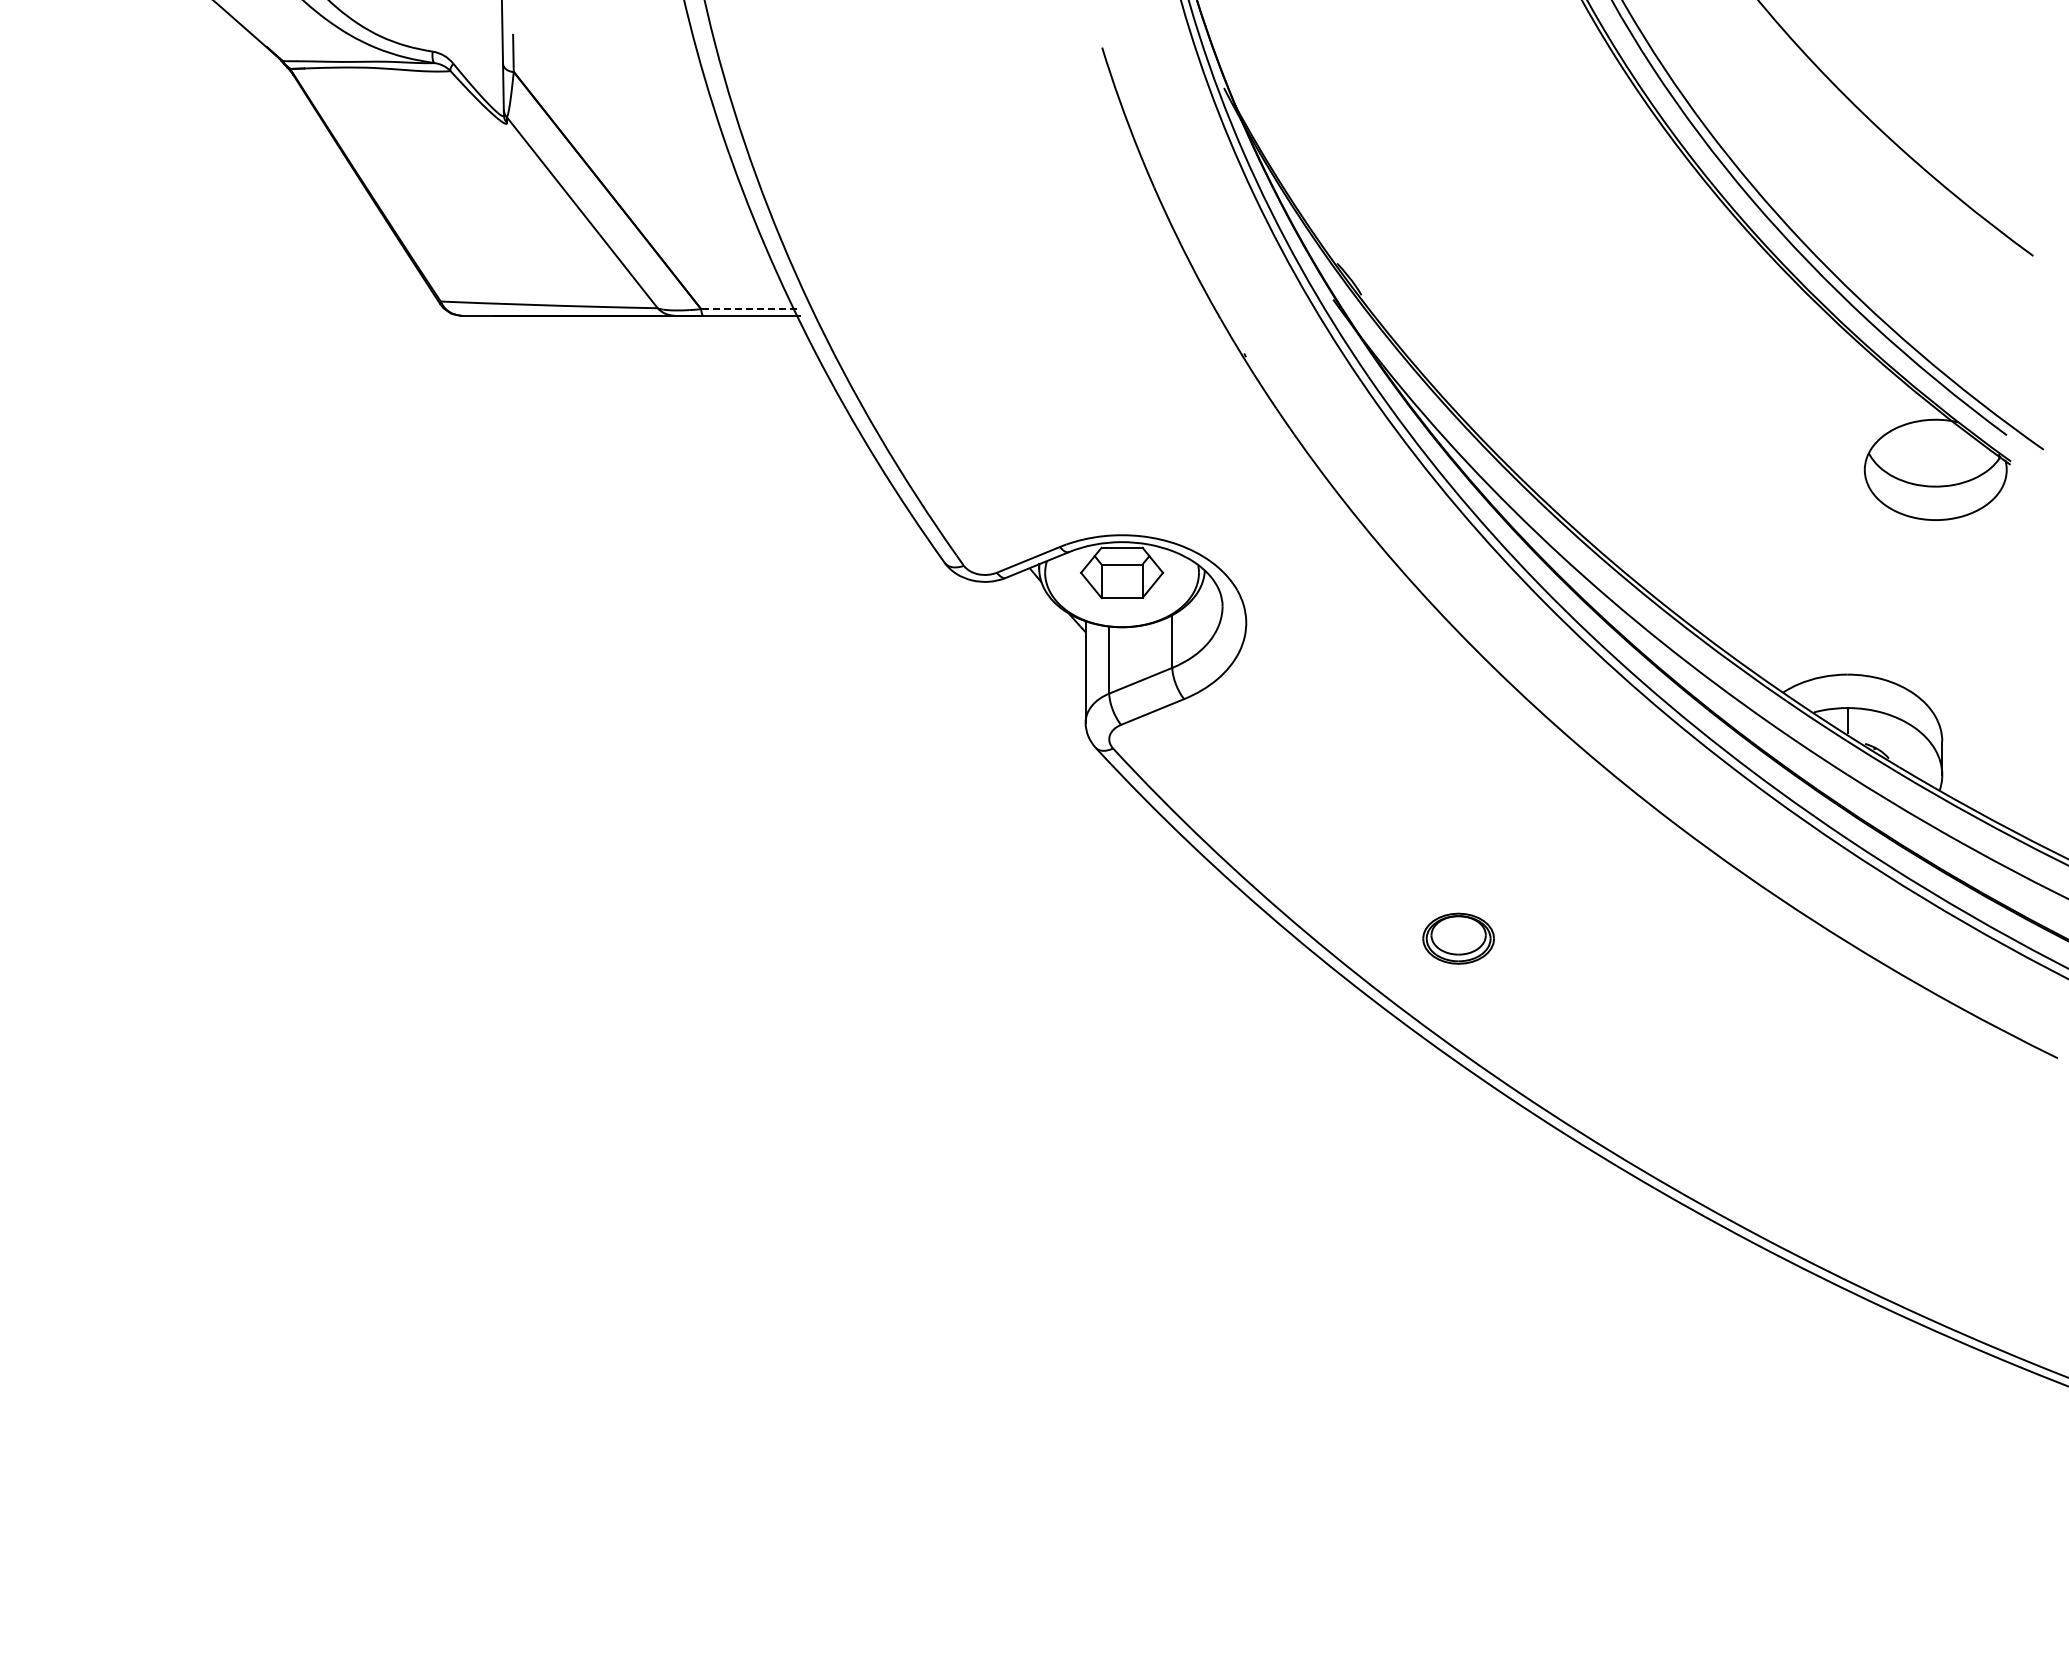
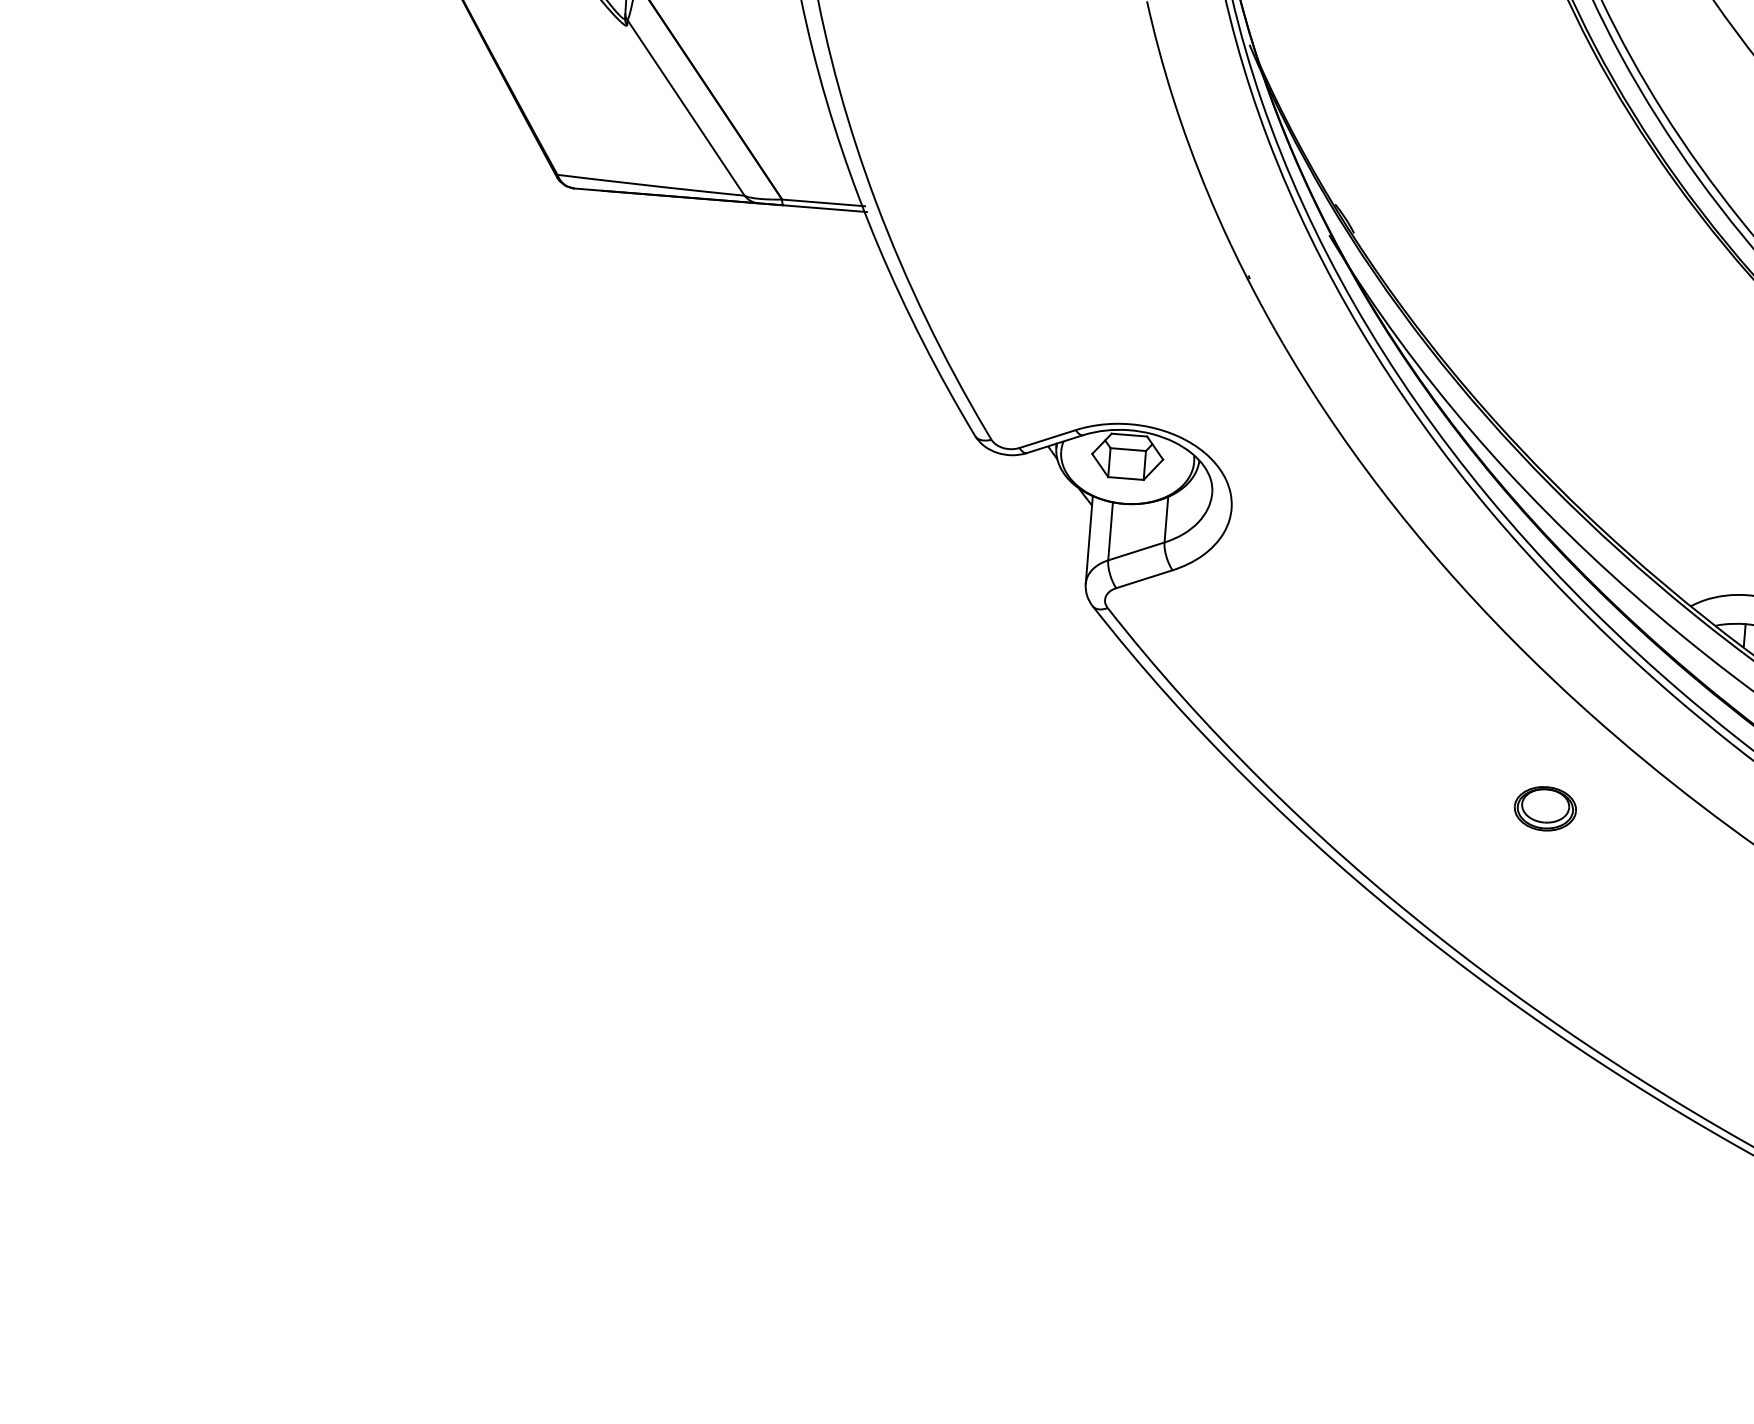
line: (749, 309) -> (823, 203), dashed -> solid
part: (1458, 938) -> (1545, 808), moved

